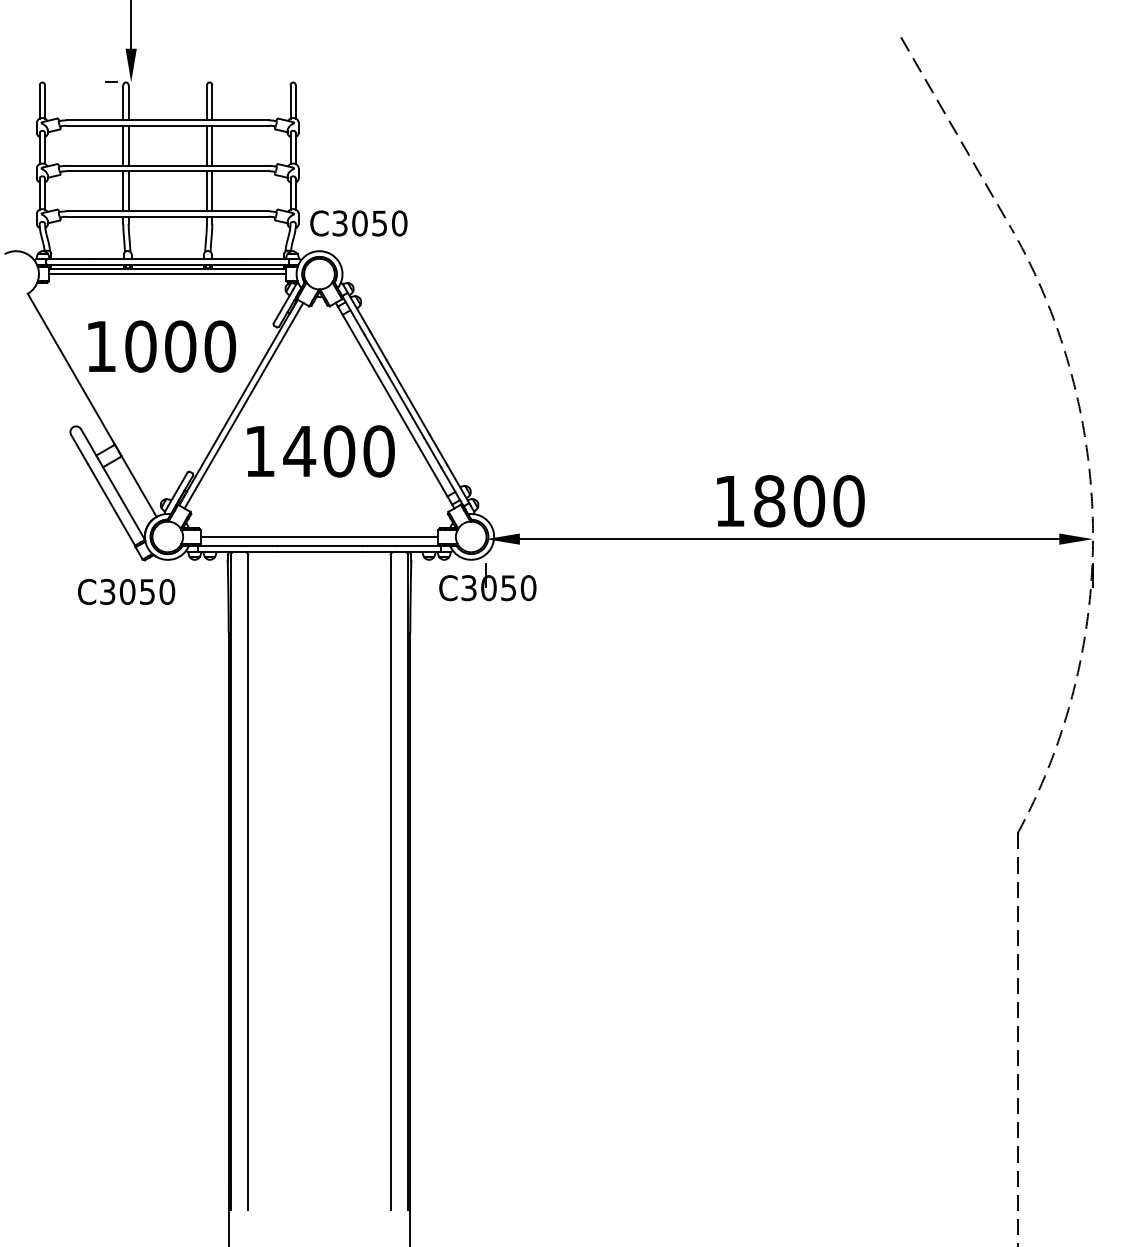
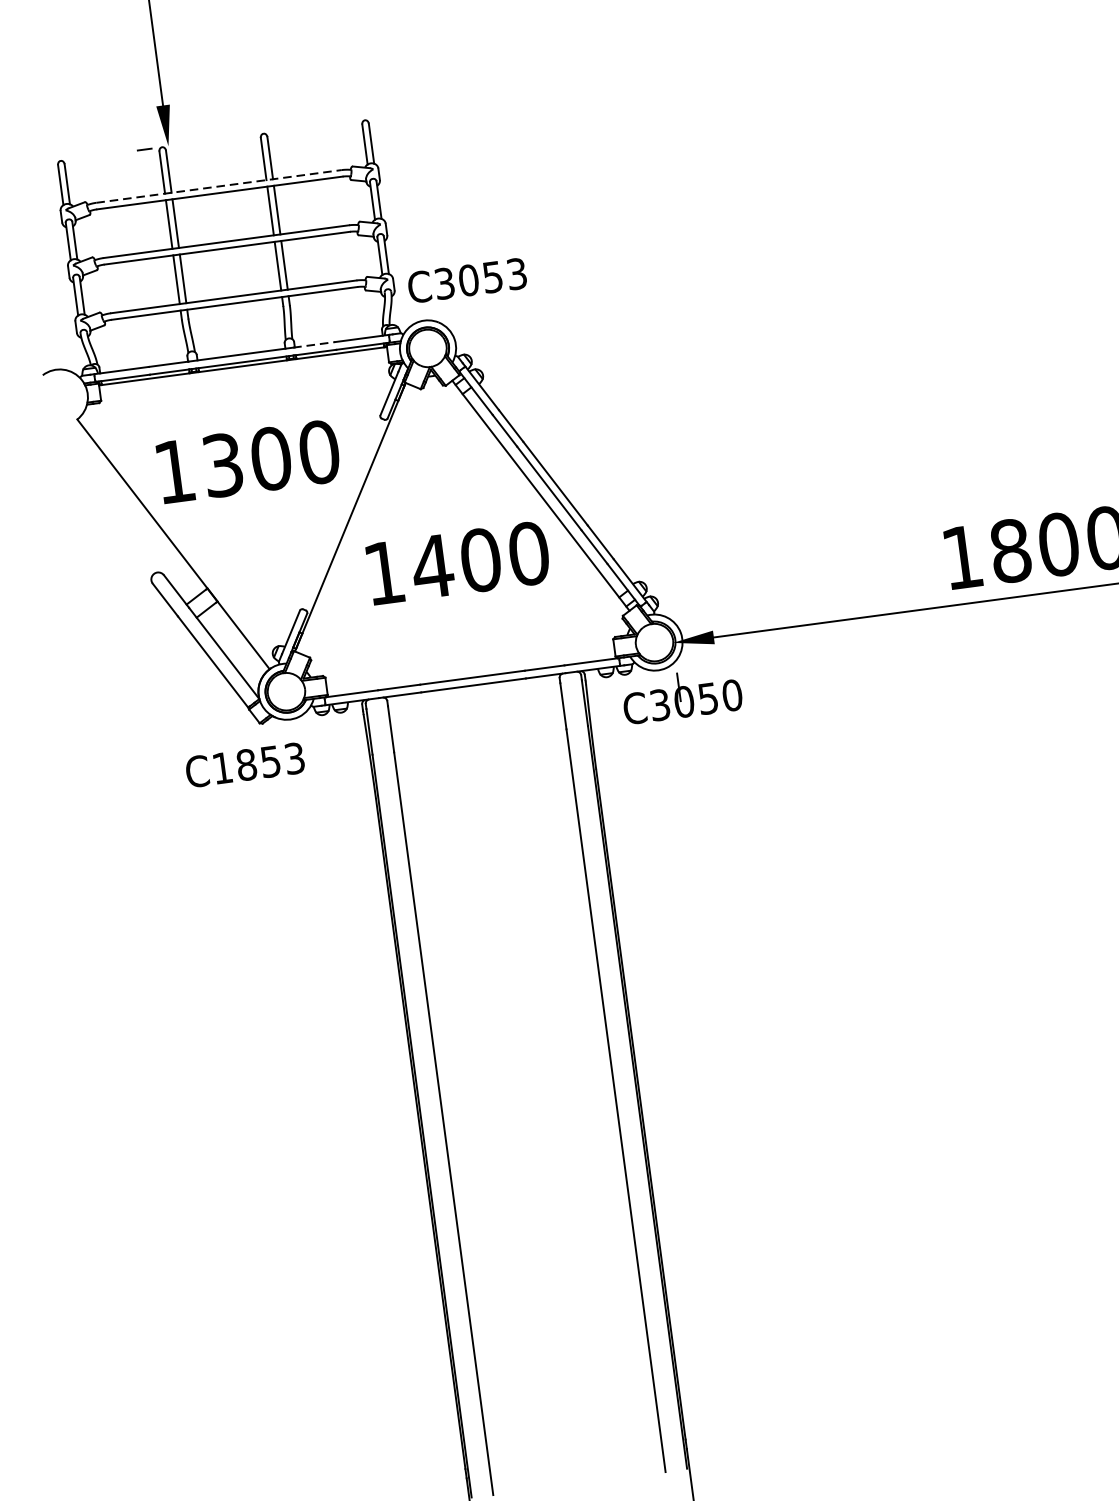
line: (168, 120) -> (219, 186), solid -> dashed
text: (399, 223) -> (516, 274), C3050 -> C3053
line: (228, 258) -> (315, 344), solid -> dashed
line: (167, 274) -> (243, 373), removed
text: (140, 346) -> (222, 465), 1000 -> 1300
line: (243, 405) -> (357, 520), removed
line: (319, 536) -> (470, 666), removed
text: (137, 591) -> (258, 762), C3050 -> C1853

